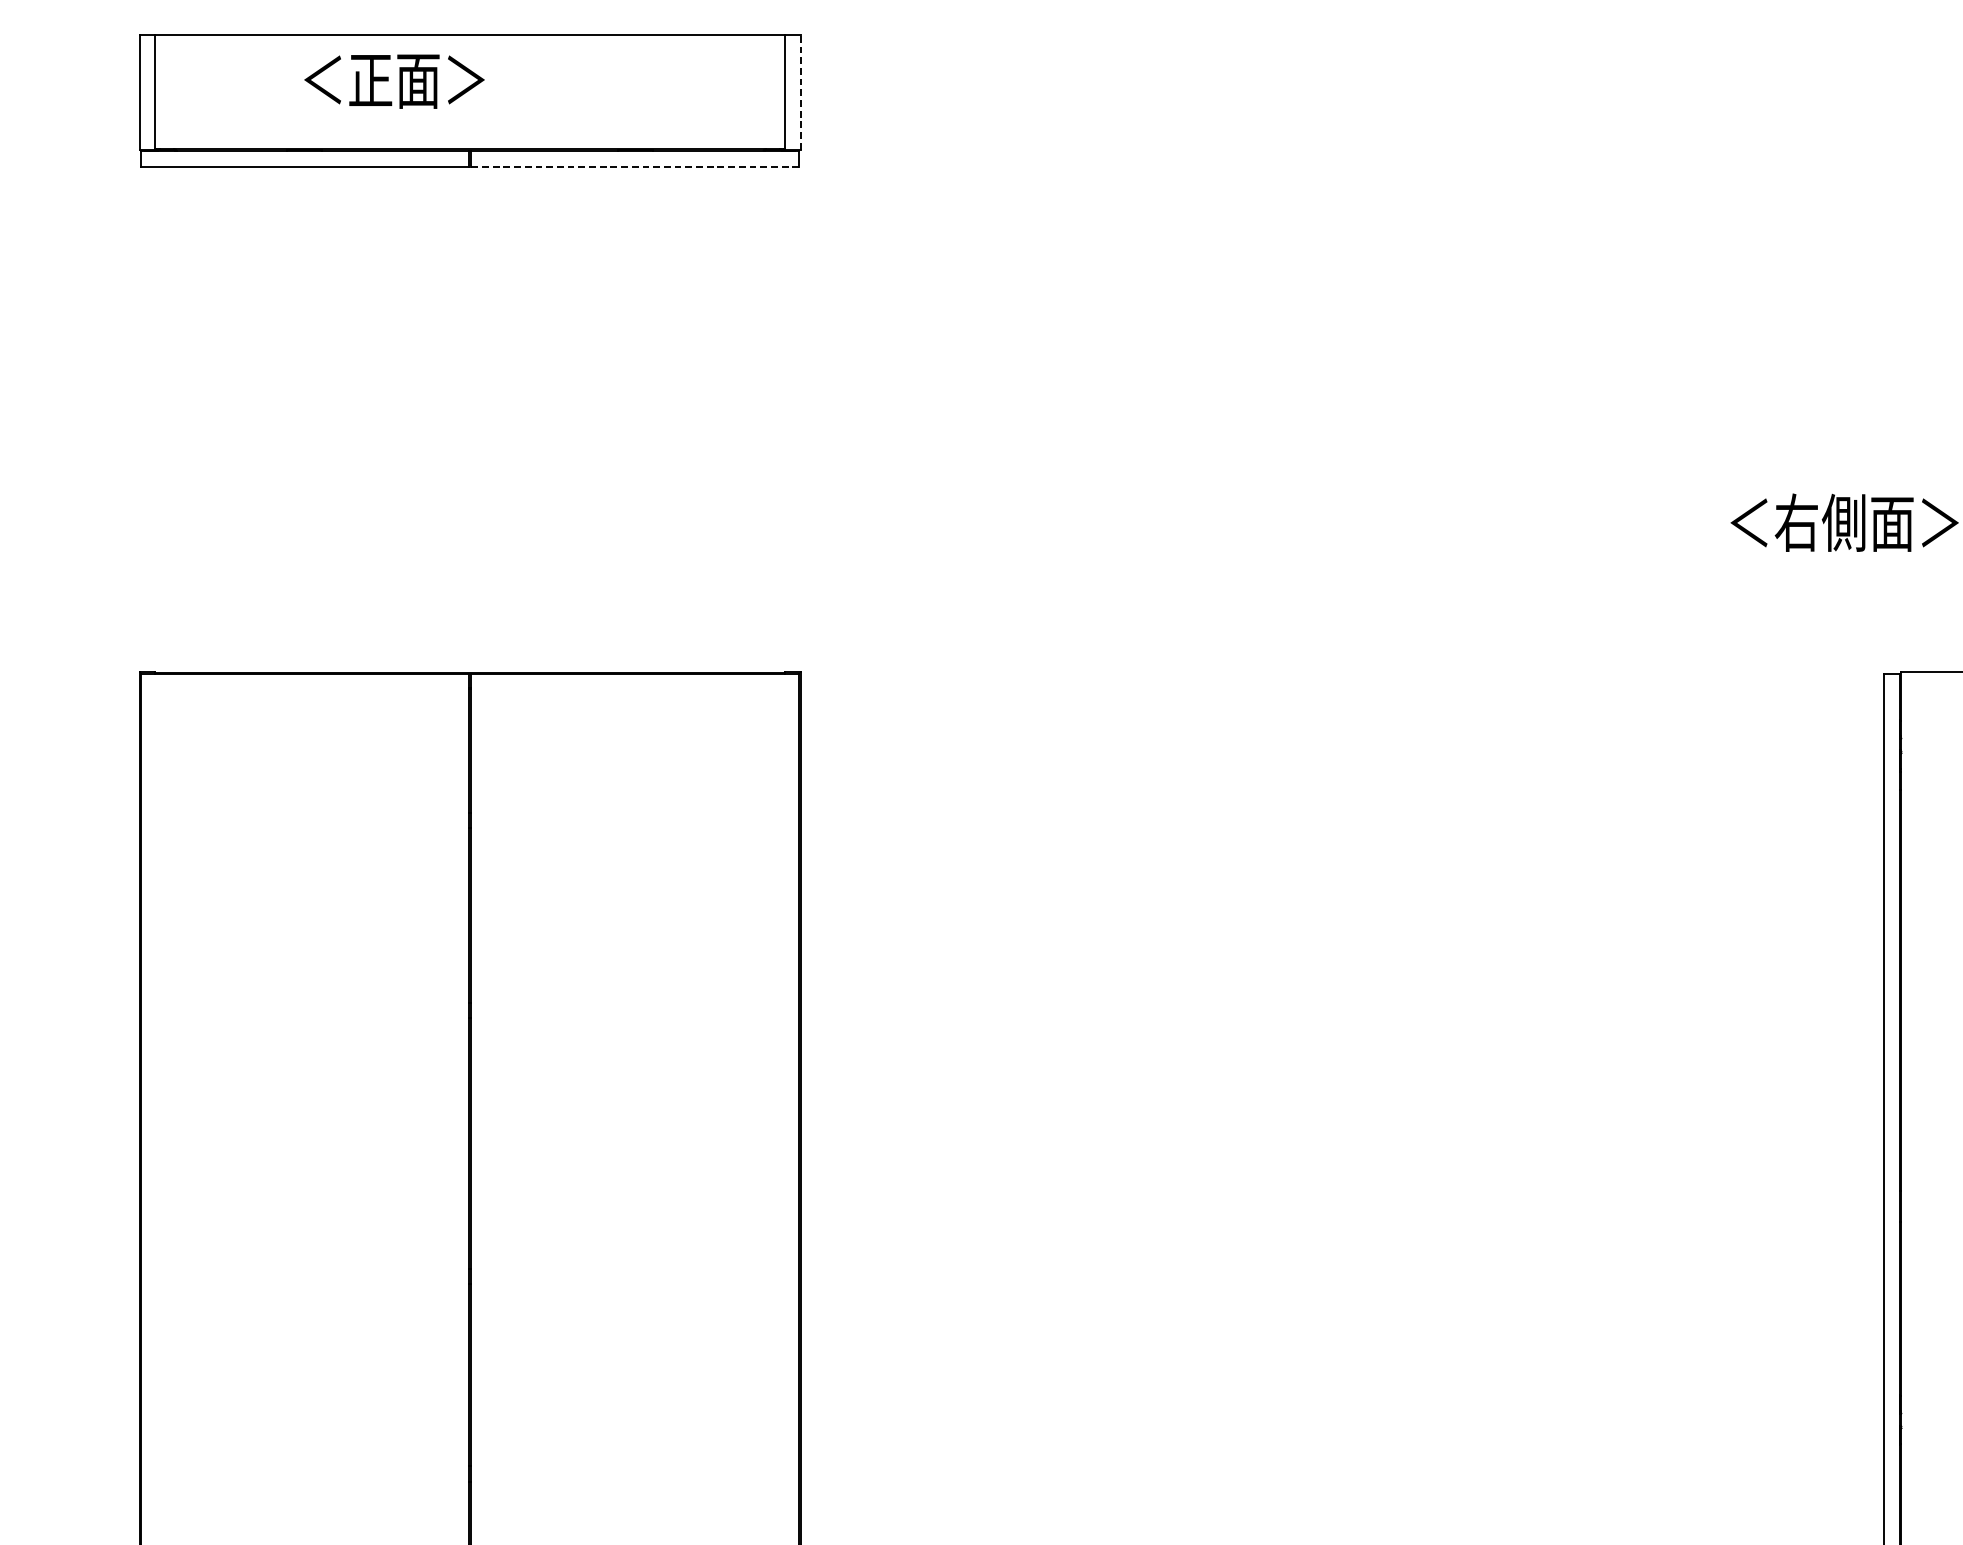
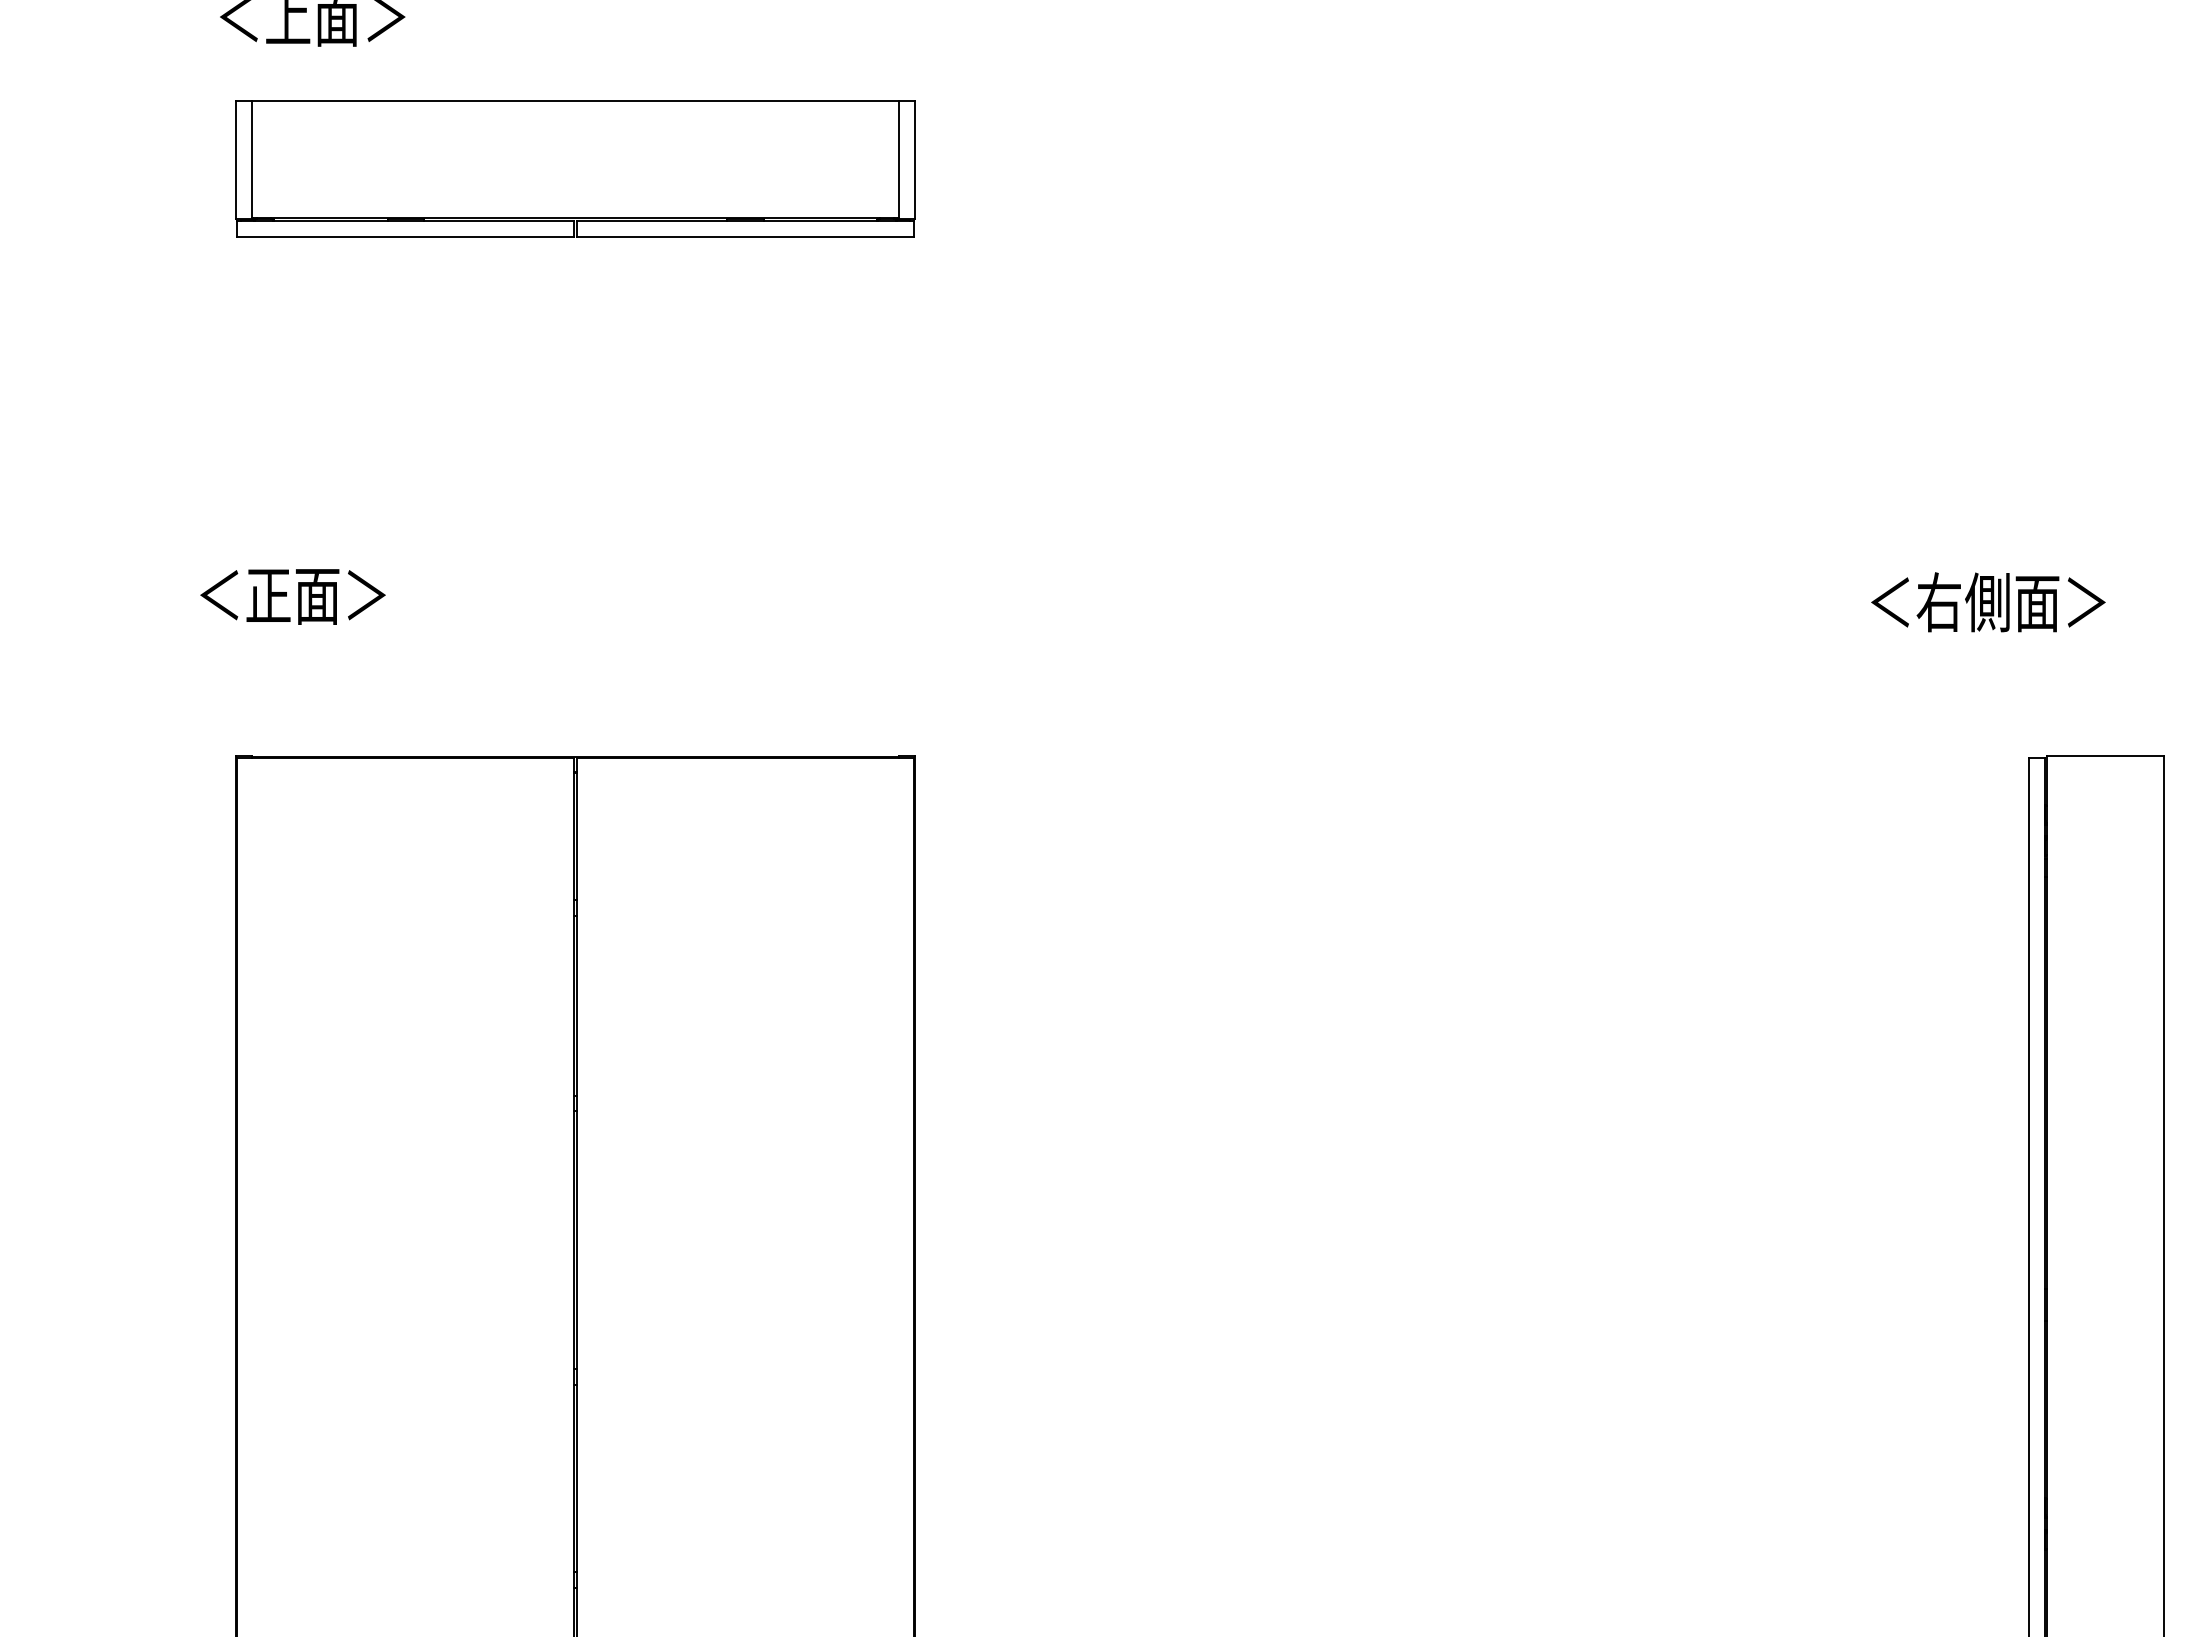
text: (394, 81) -> (292, 596), moved
line: (800, 92) -> (915, 160), dashed -> solid
line: (634, 166) -> (744, 236), dashed -> solid

